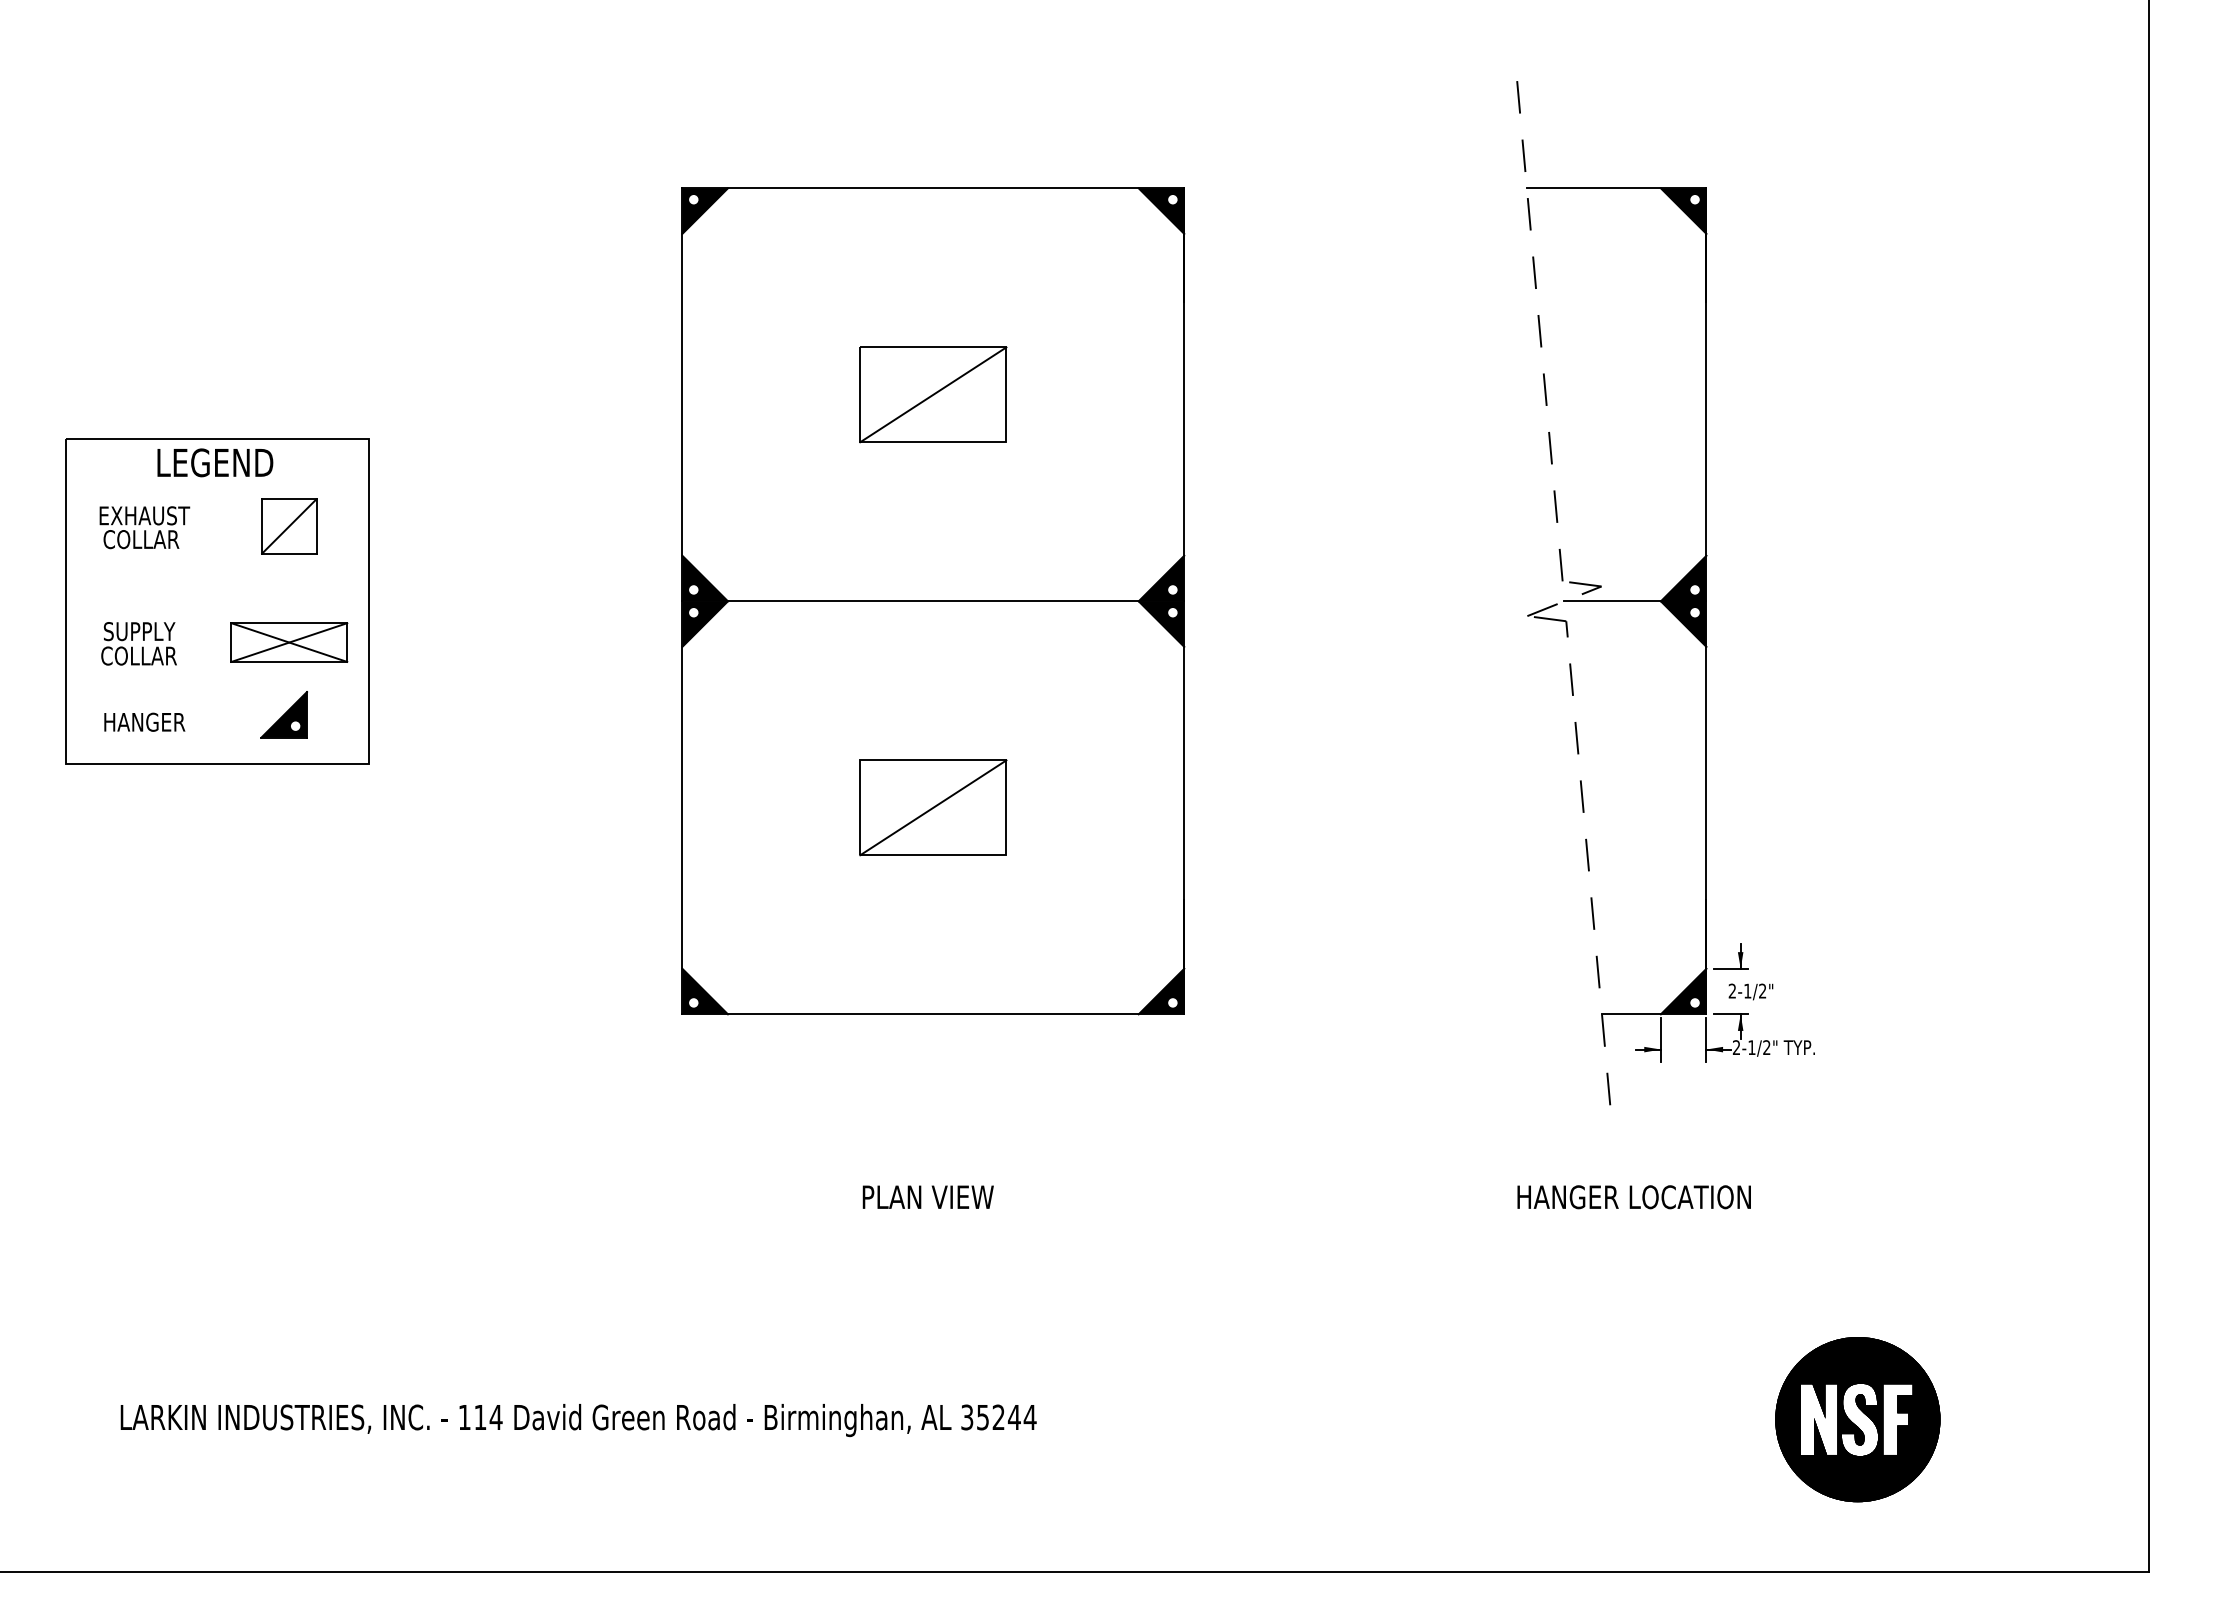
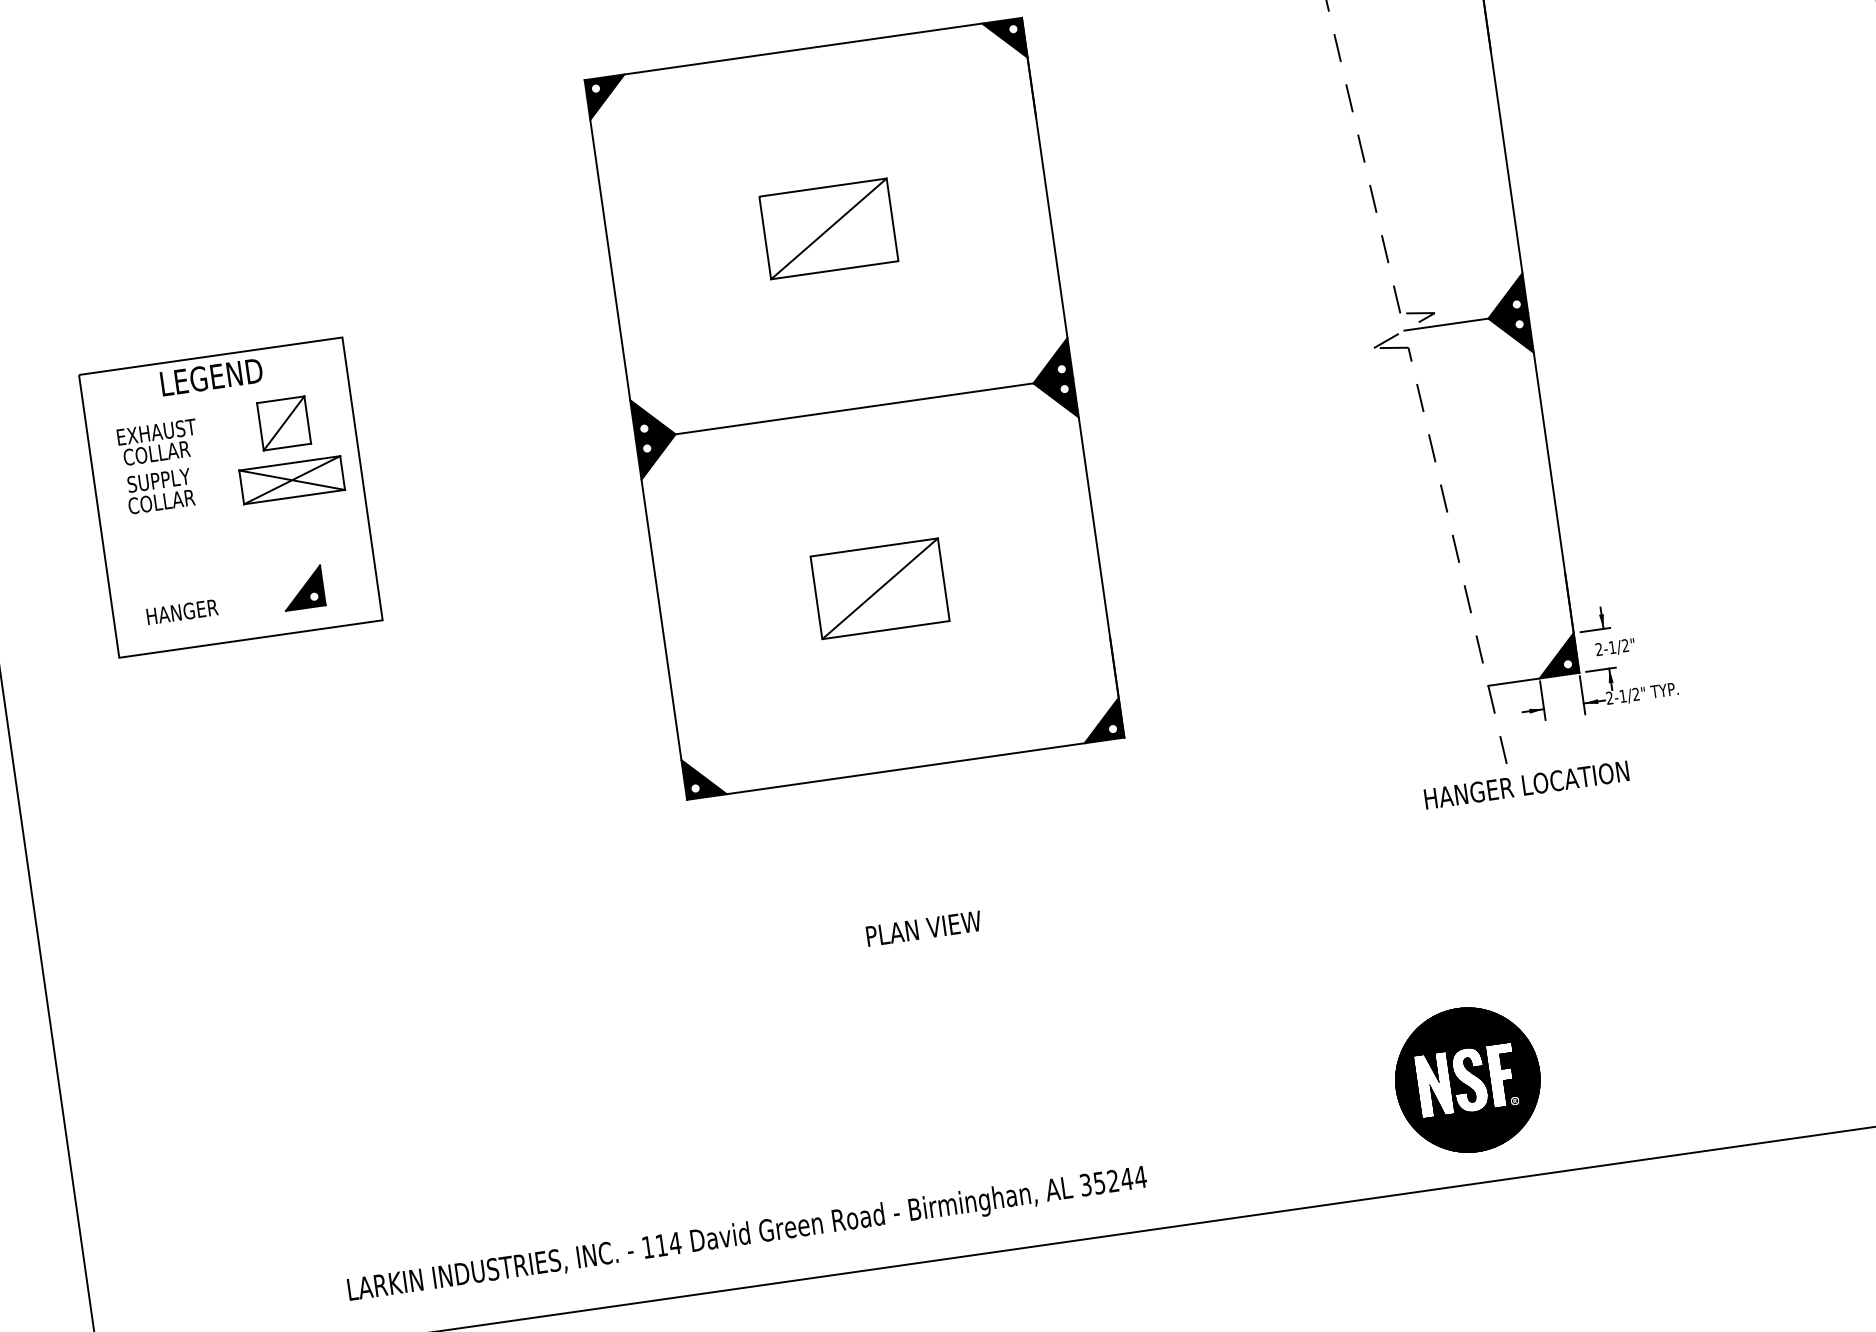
part: (289, 642) -> (292, 480), moved
text: (138, 643) -> (159, 491), moved
text: (1633, 1197) -> (1526, 785), moved
part: (1857, 1419) -> (1467, 1080), moved
text: (578, 1420) -> (747, 1235), moved

